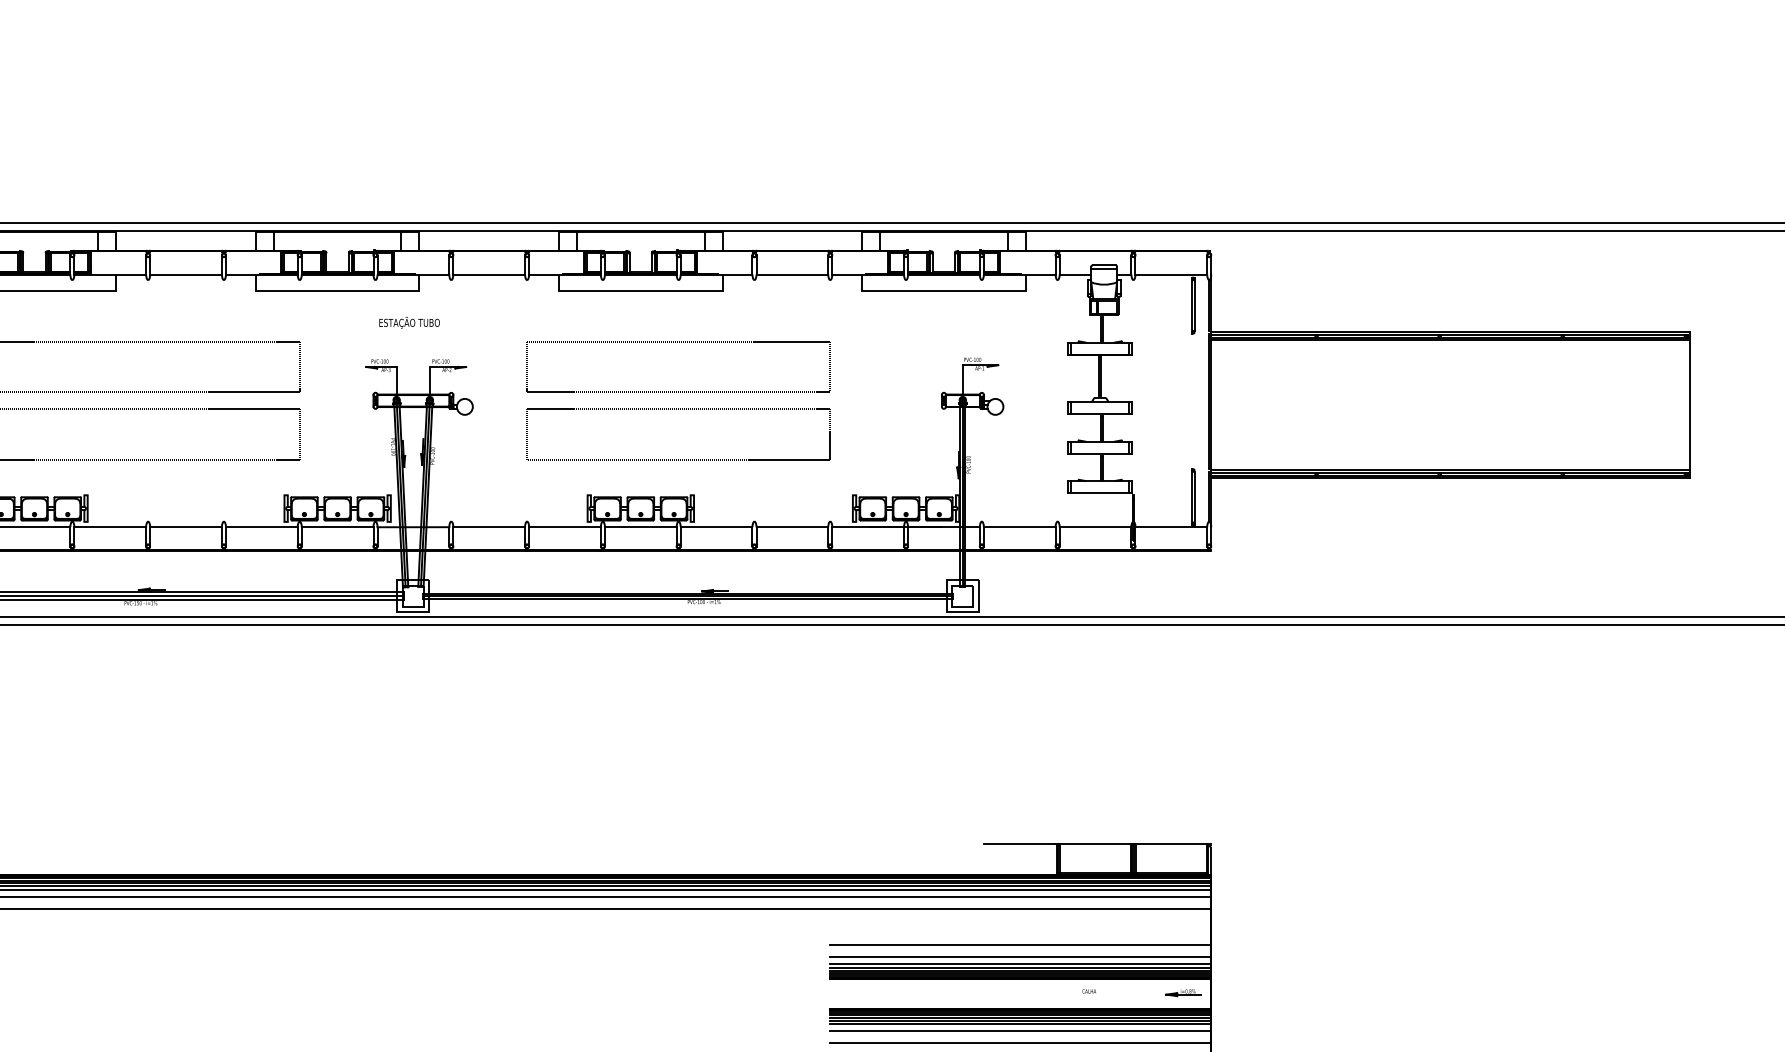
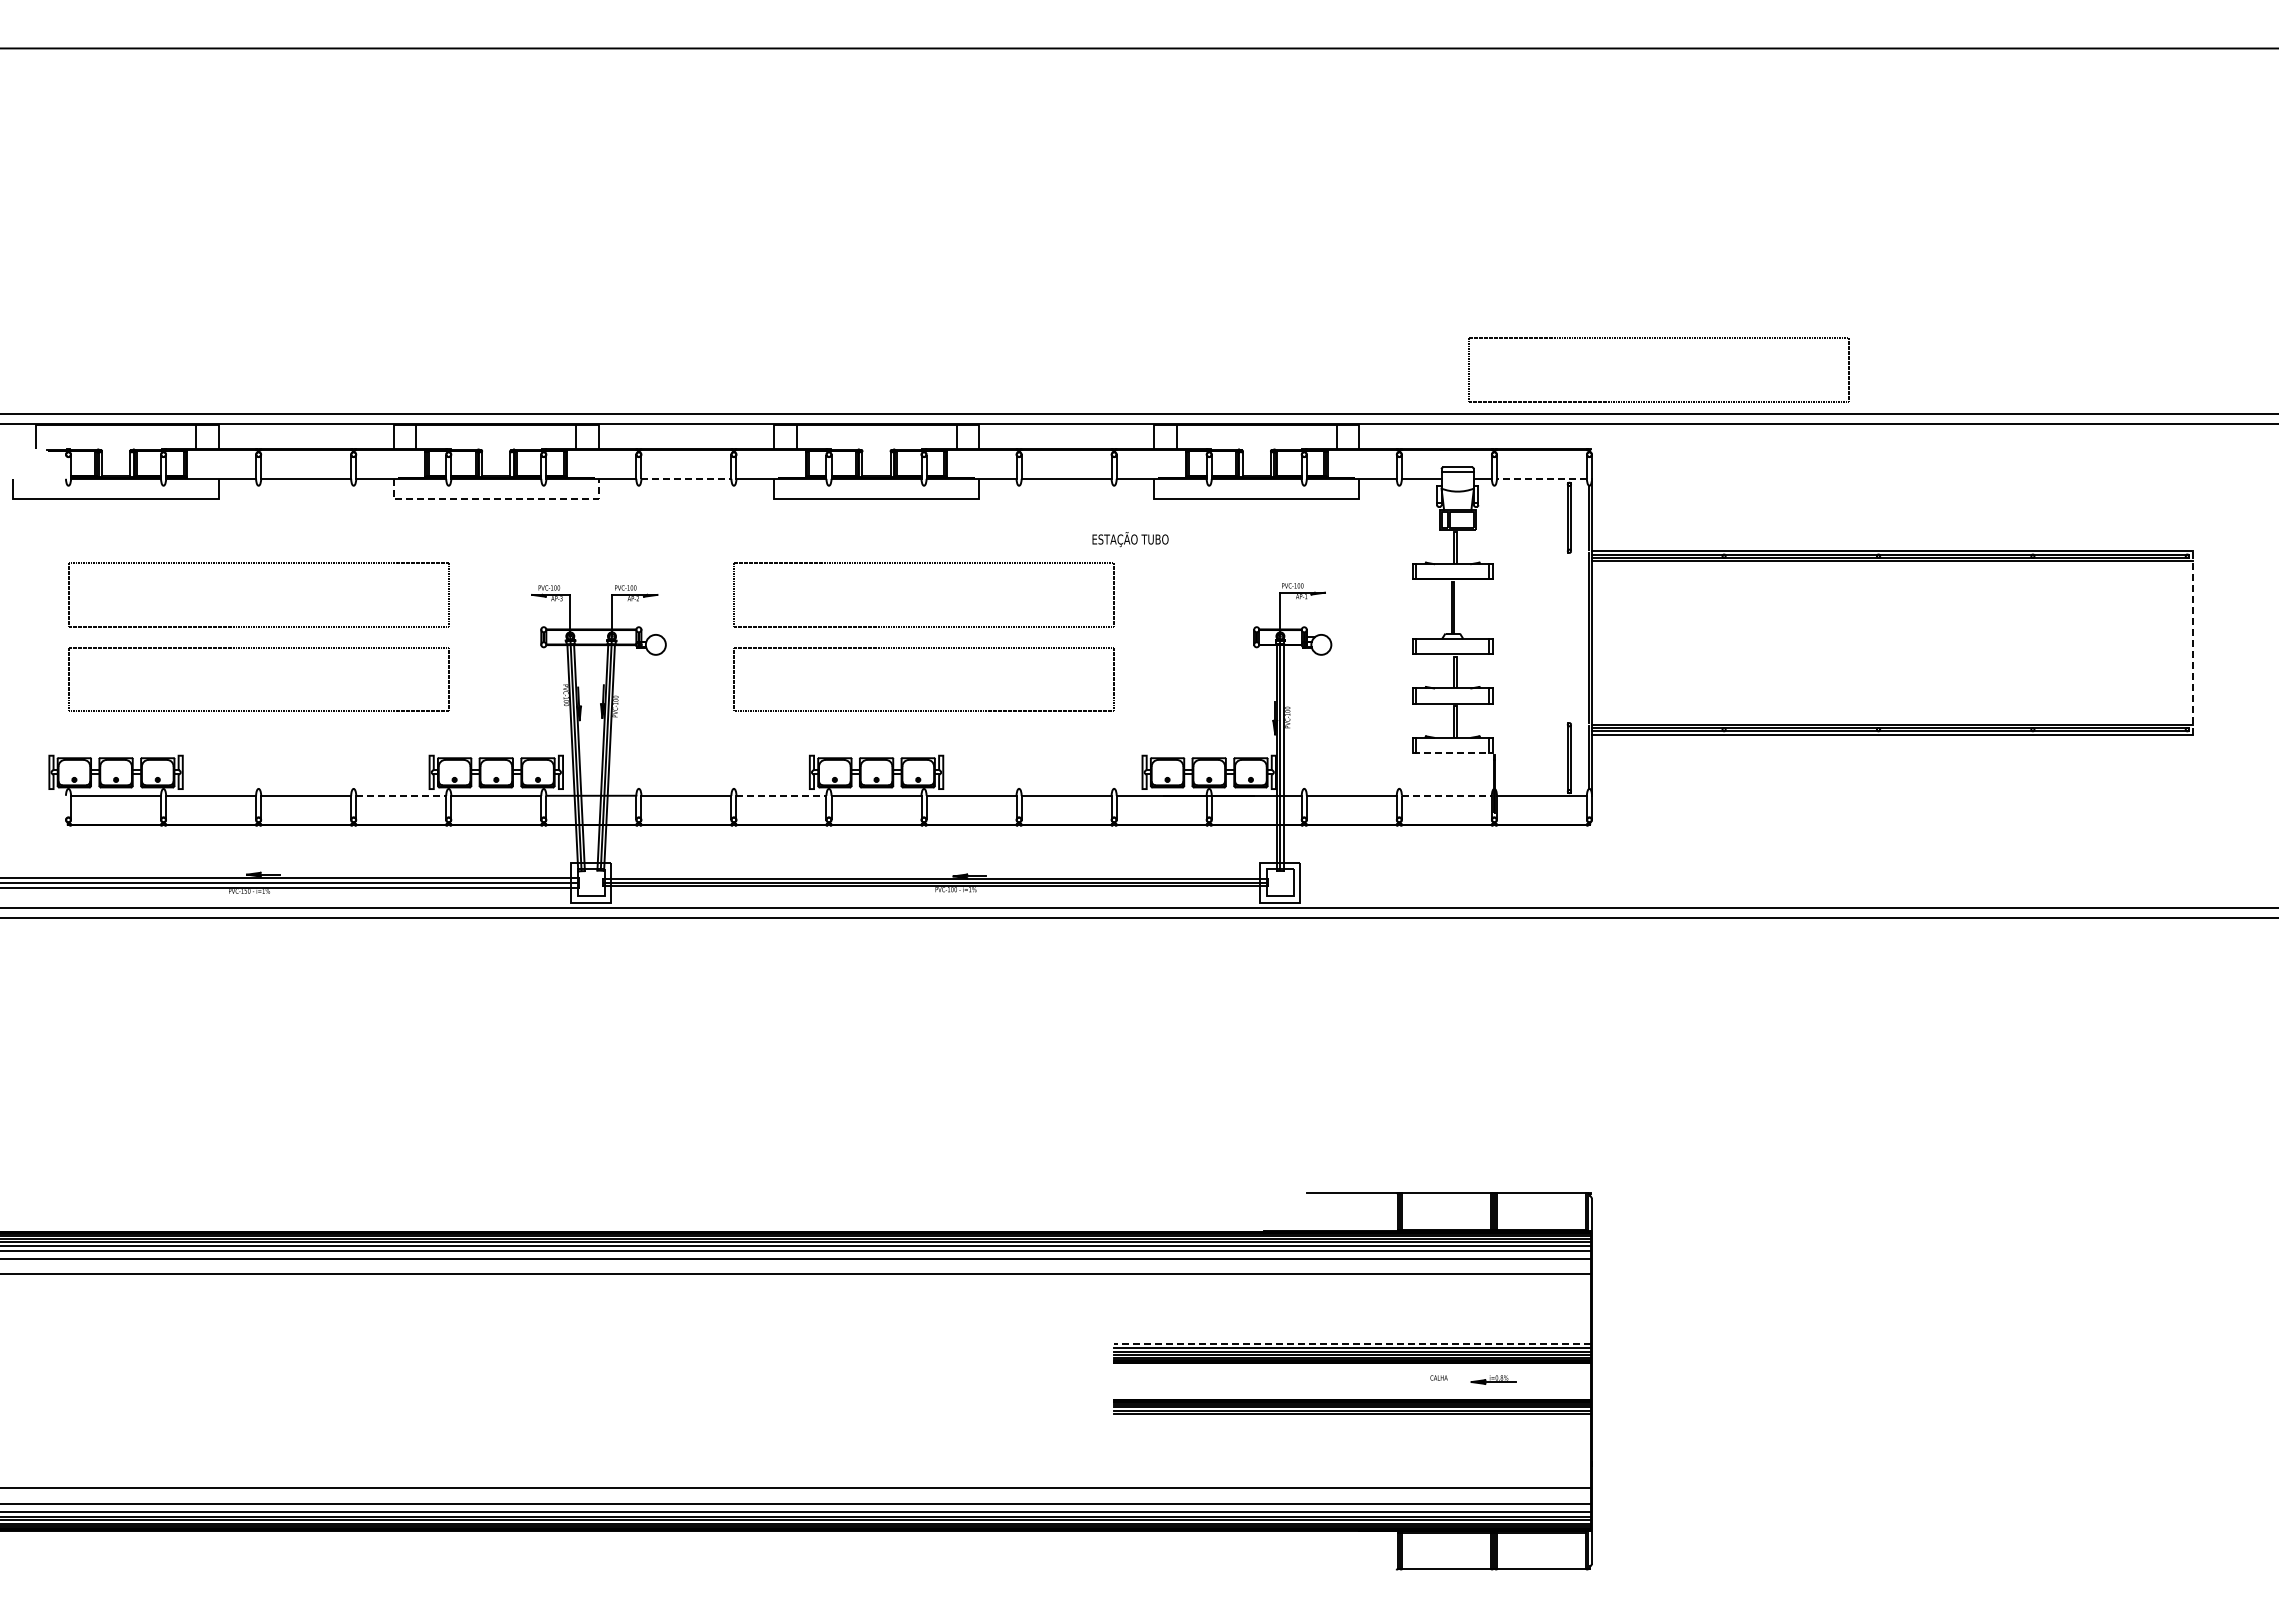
part: (1263, 162) -> (1657, 338), added
line: (489, 274) -> (686, 478), solid -> dashed
line: (1170, 274) -> (1541, 478), solid -> dashed
line: (337, 290) -> (496, 499), solid -> dashed
text: (409, 322) -> (1130, 539), moved
line: (1690, 405) -> (2192, 642), solid -> dashed
line: (1100, 493) -> (1453, 753), solid -> dashed
line: (262, 526) -> (401, 795), solid -> dashed
line: (565, 526) -> (781, 795), solid -> dashed
line: (1095, 526) -> (1446, 795), solid -> dashed
line: (1020, 944) -> (1352, 1319), removed
line: (1020, 957) -> (1352, 1335), removed
line: (1020, 963) -> (1352, 1343), solid -> dashed
part: (1183, 992) -> (1493, 1379), moved
line: (1020, 1024) -> (1352, 1419), removed
line: (1020, 1030) -> (1352, 1427), removed
line: (1020, 1042) -> (1352, 1442), removed

